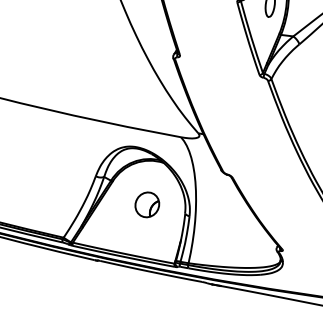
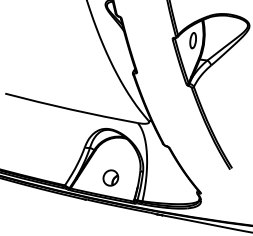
part: (146, 204) -> (110, 177), moved

